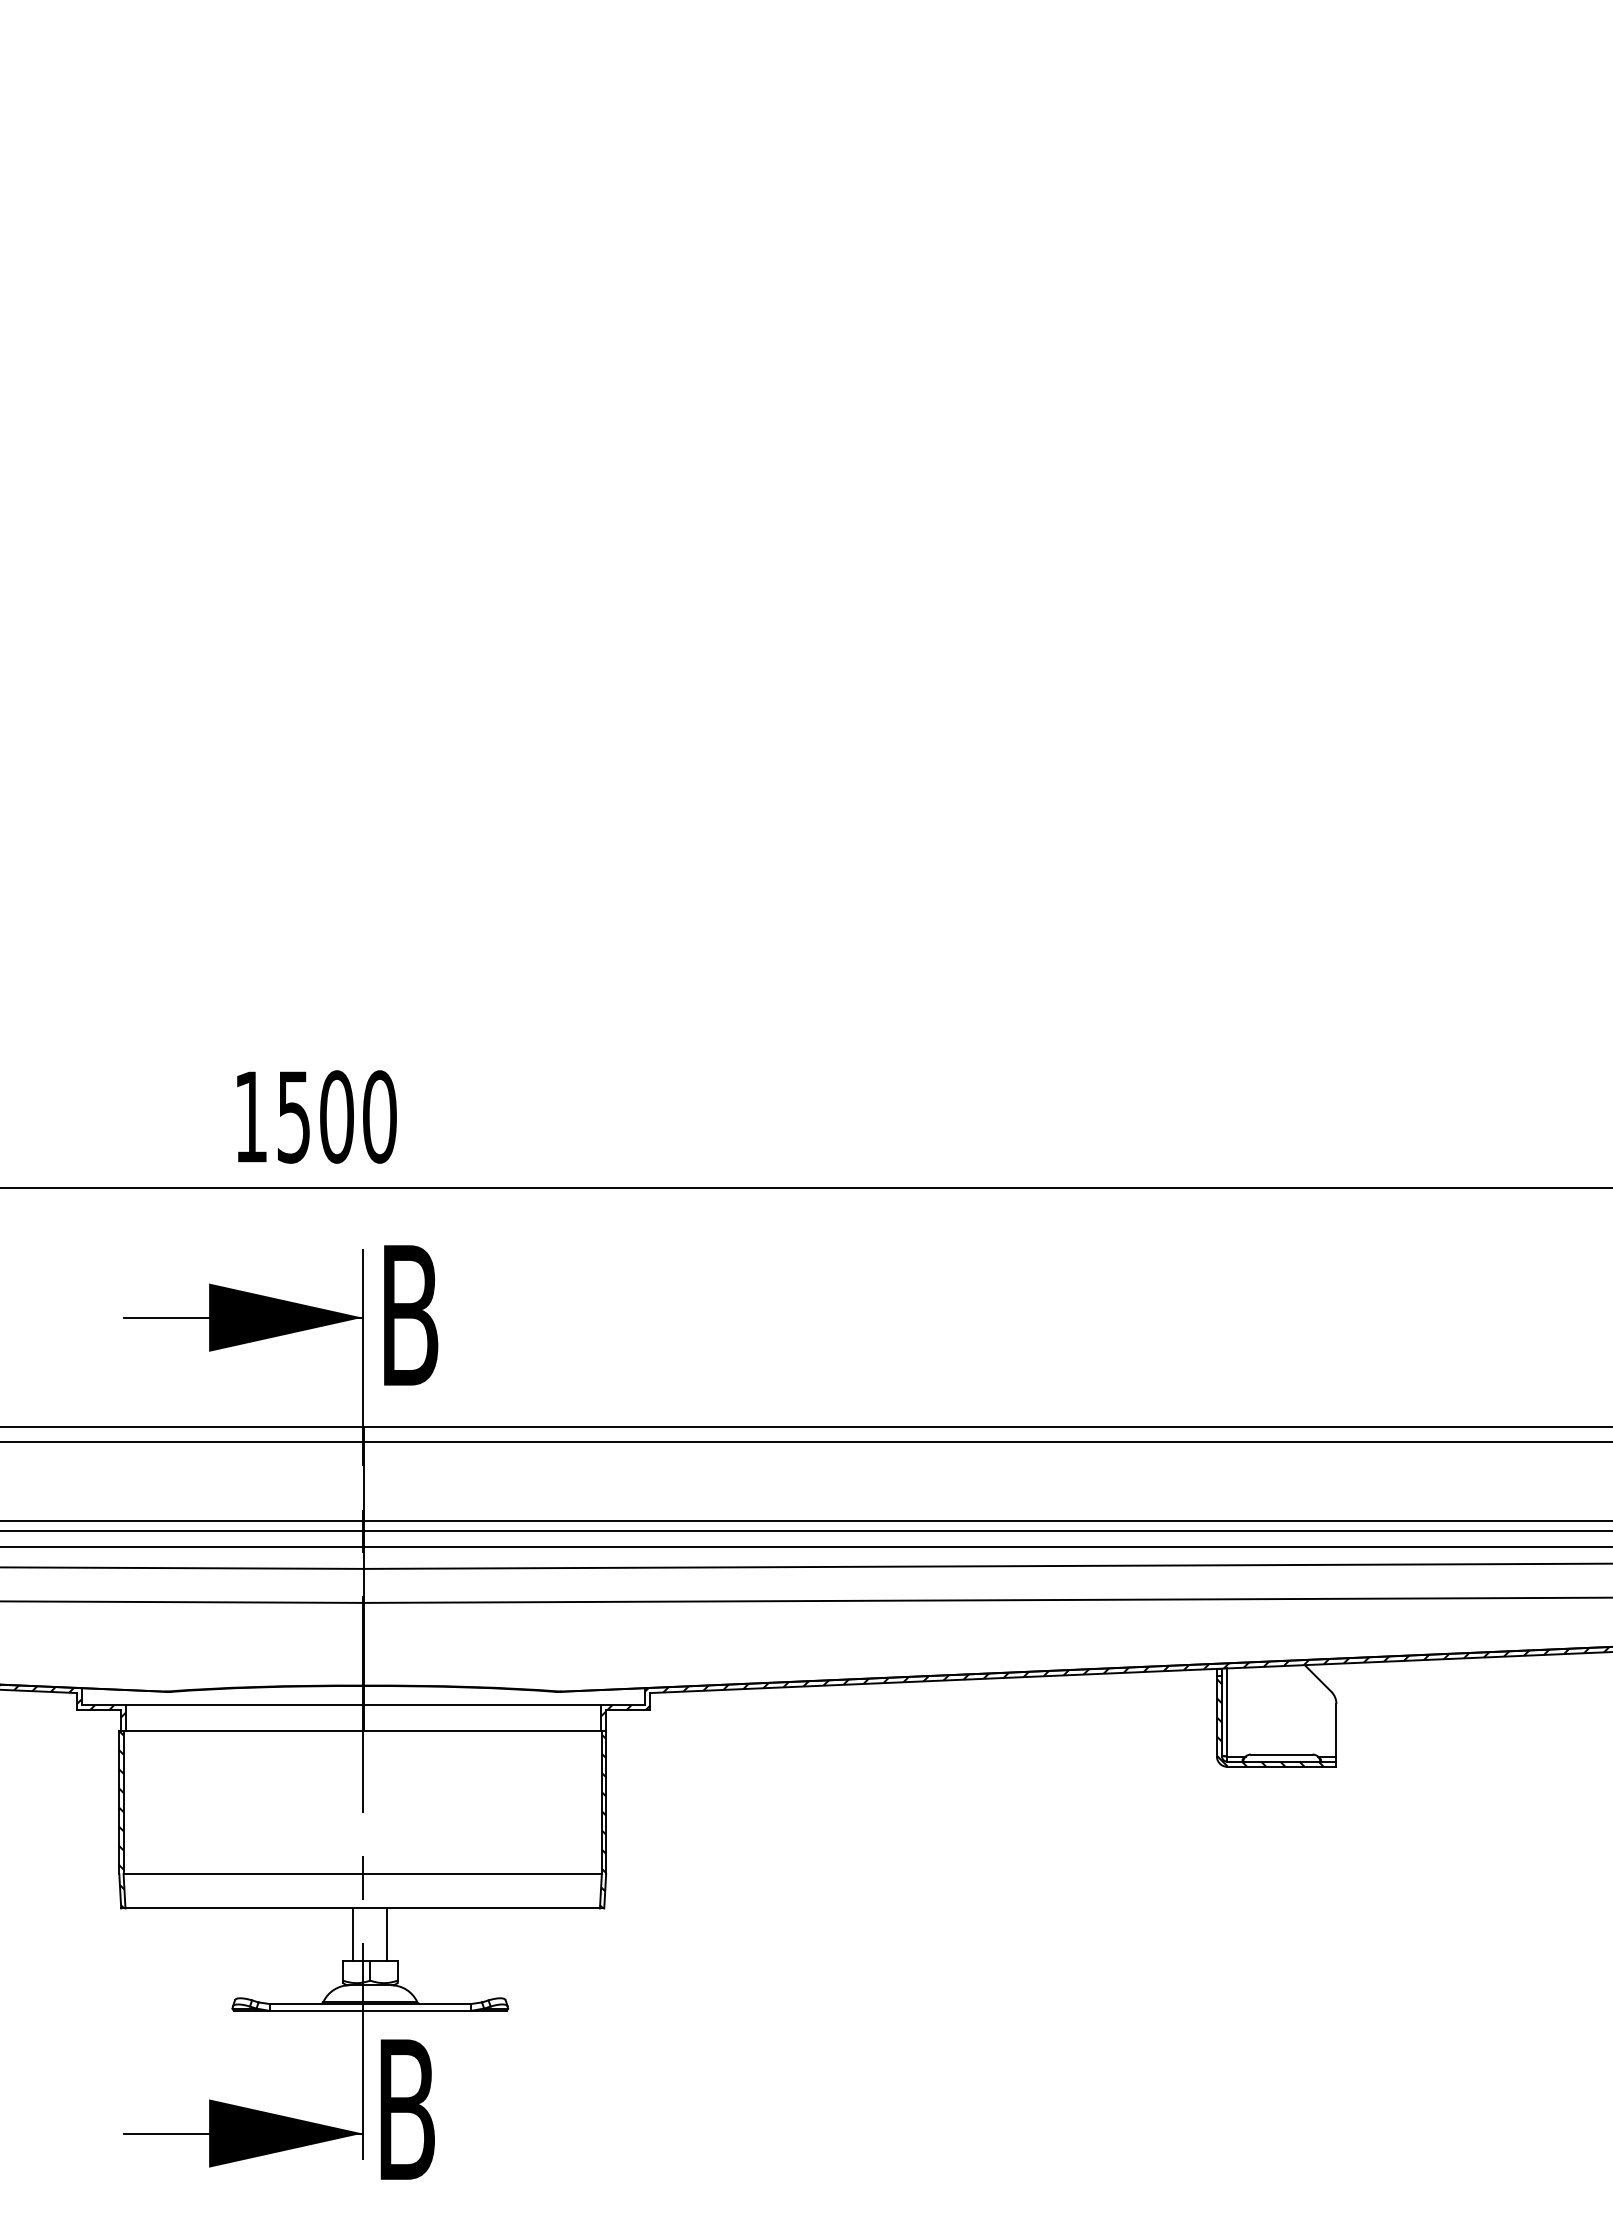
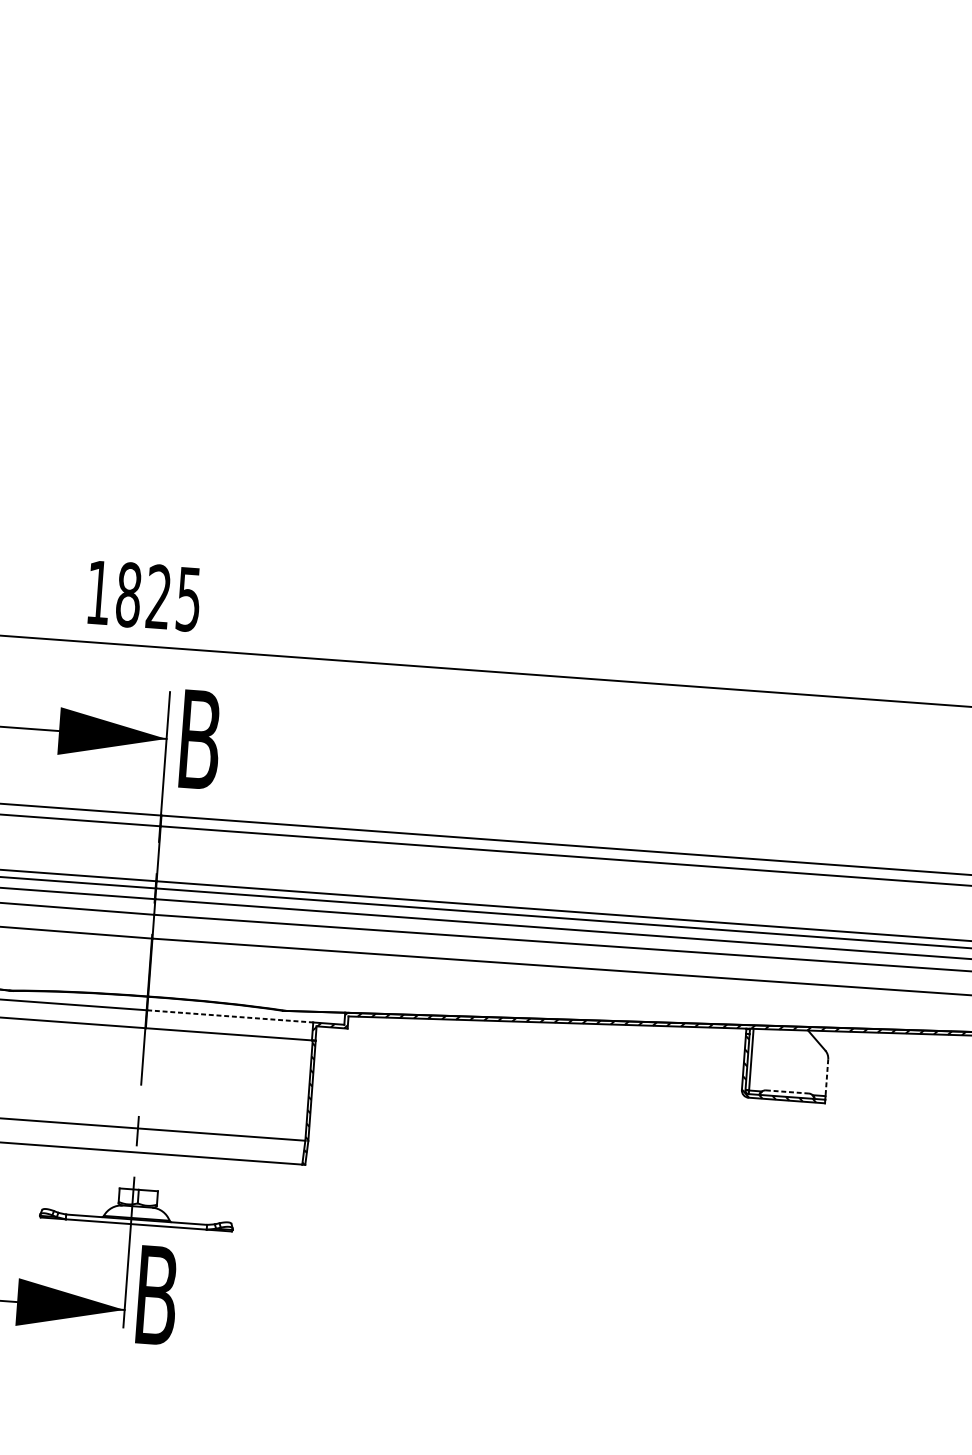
text: (336, 1116) -> (158, 596), 1500 -> 1825
line: (482, 1705) -> (230, 1016), solid -> dashed
line: (1336, 1730) -> (826, 1077), solid -> dashed
line: (1281, 1754) -> (787, 1091), solid -> dashed
line: (353, 1934) -> (128, 1170), removed
line: (387, 1934) -> (152, 1171), removed

